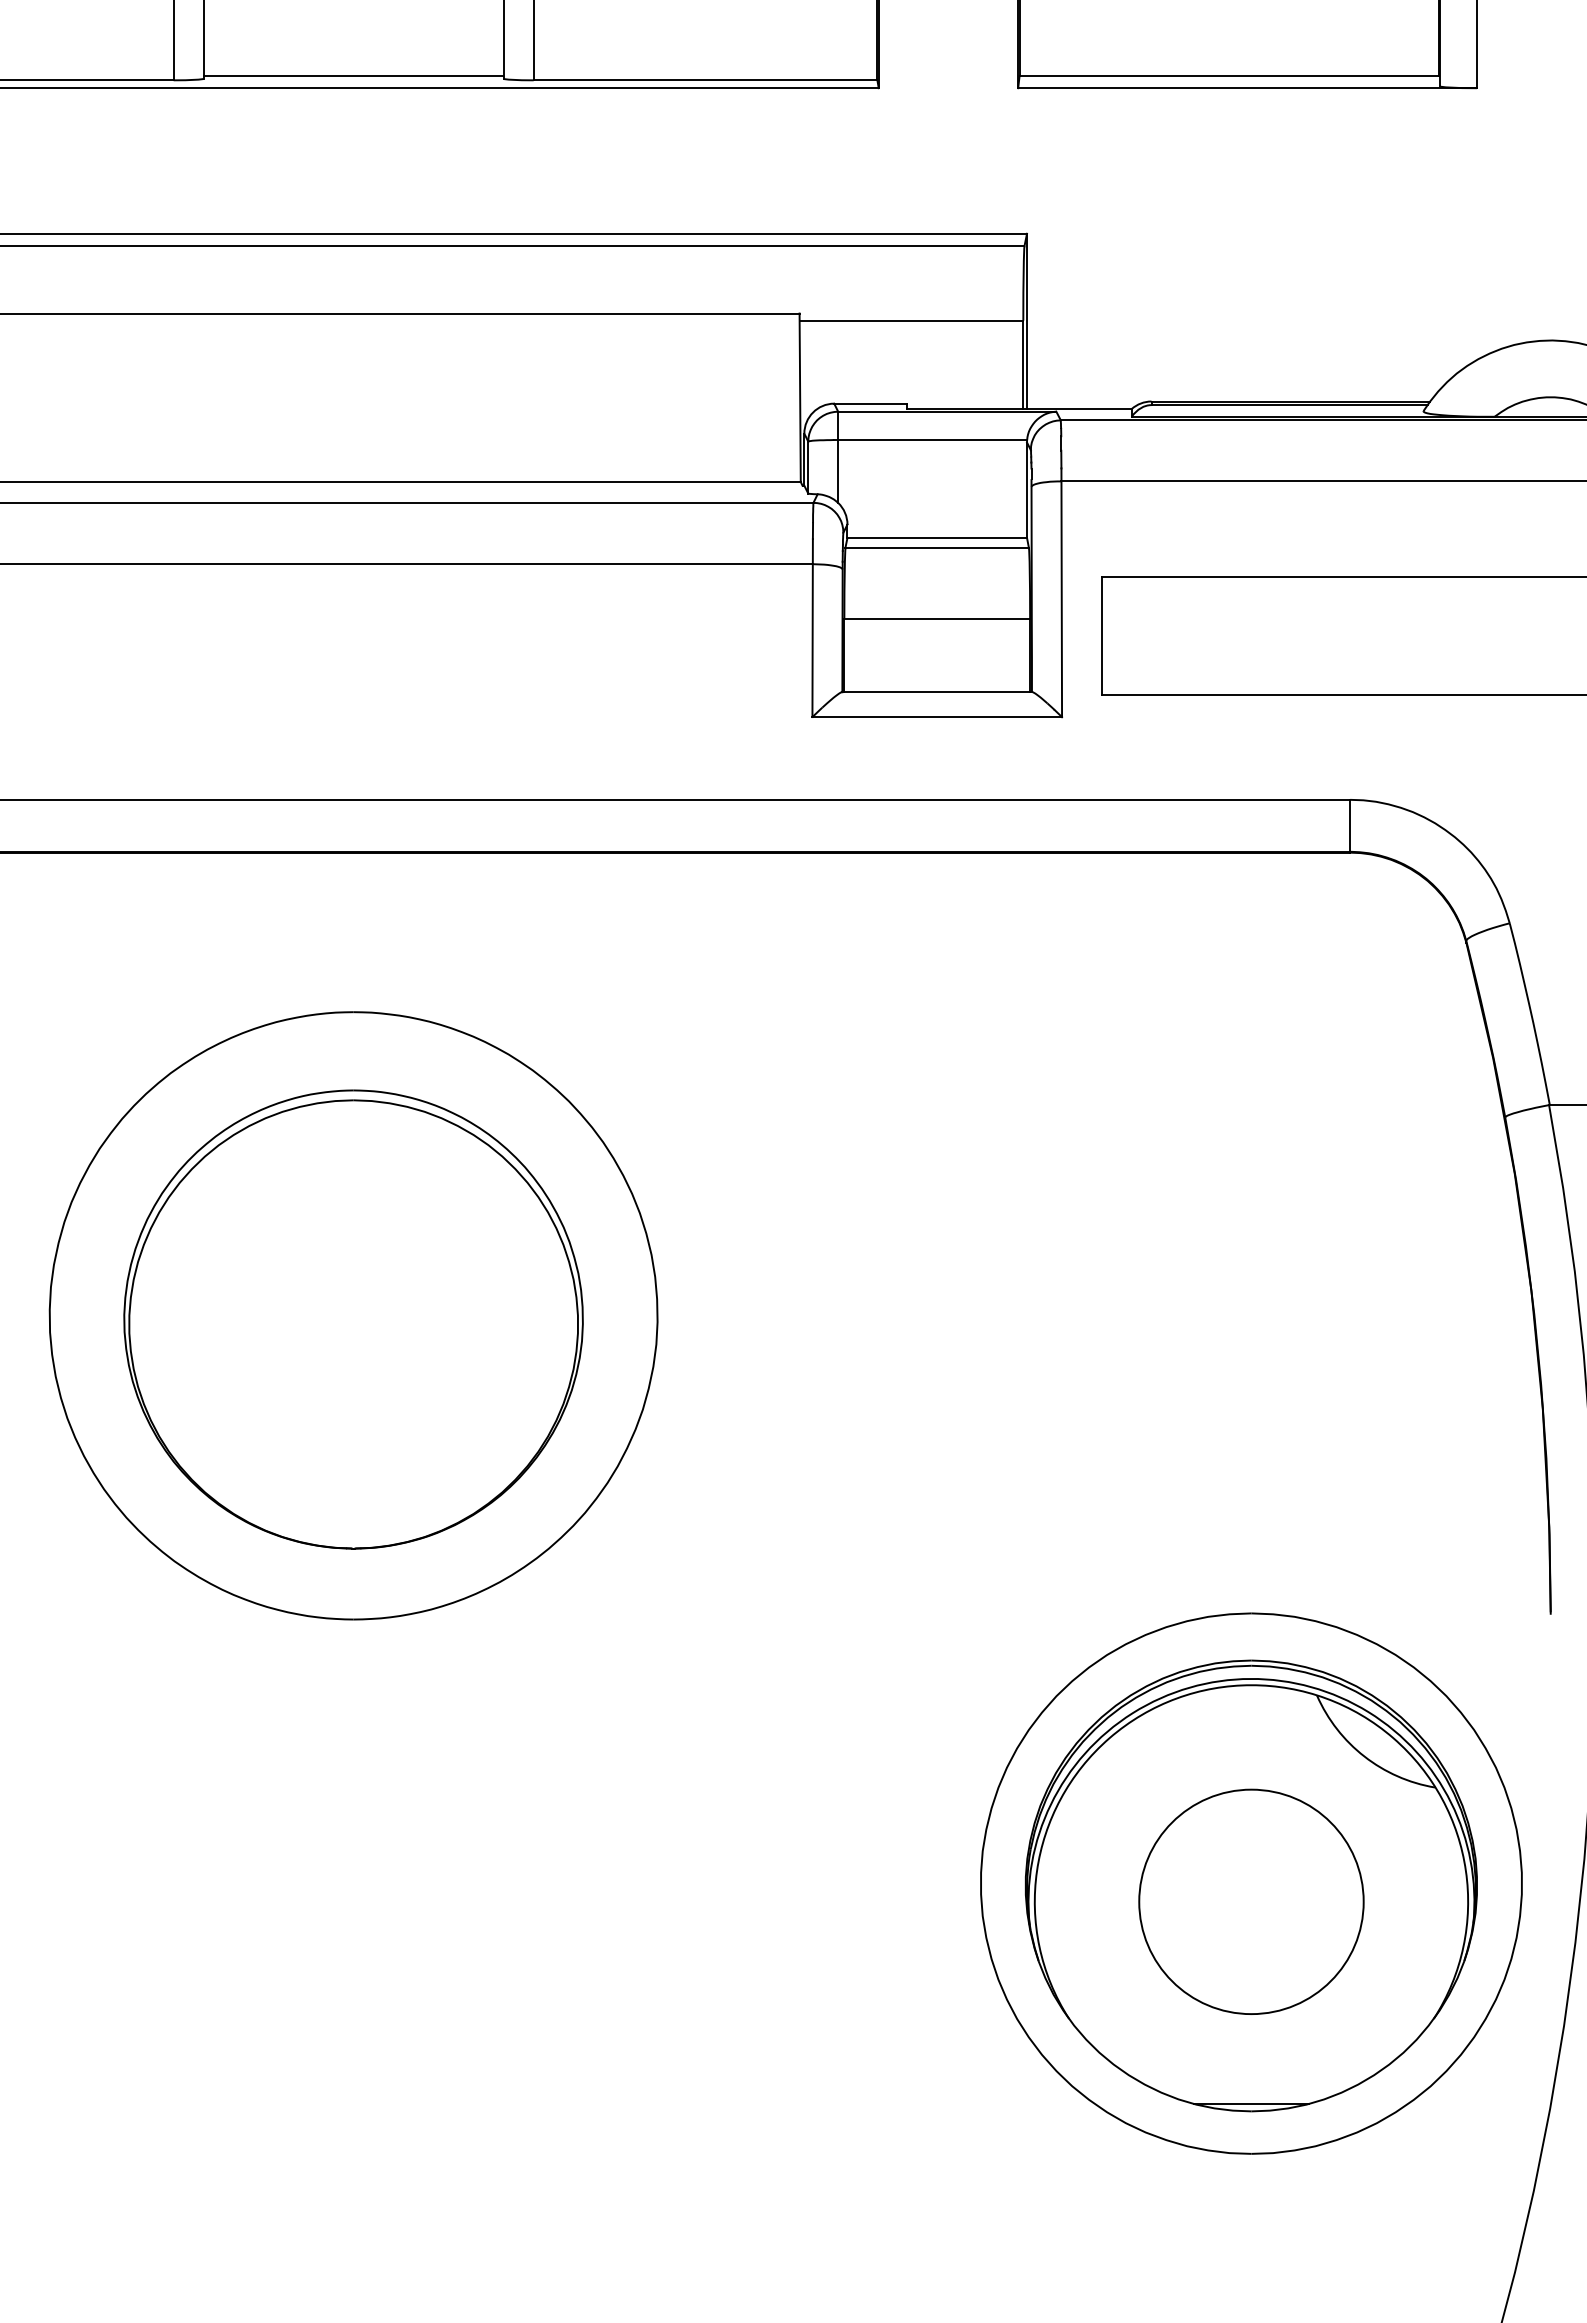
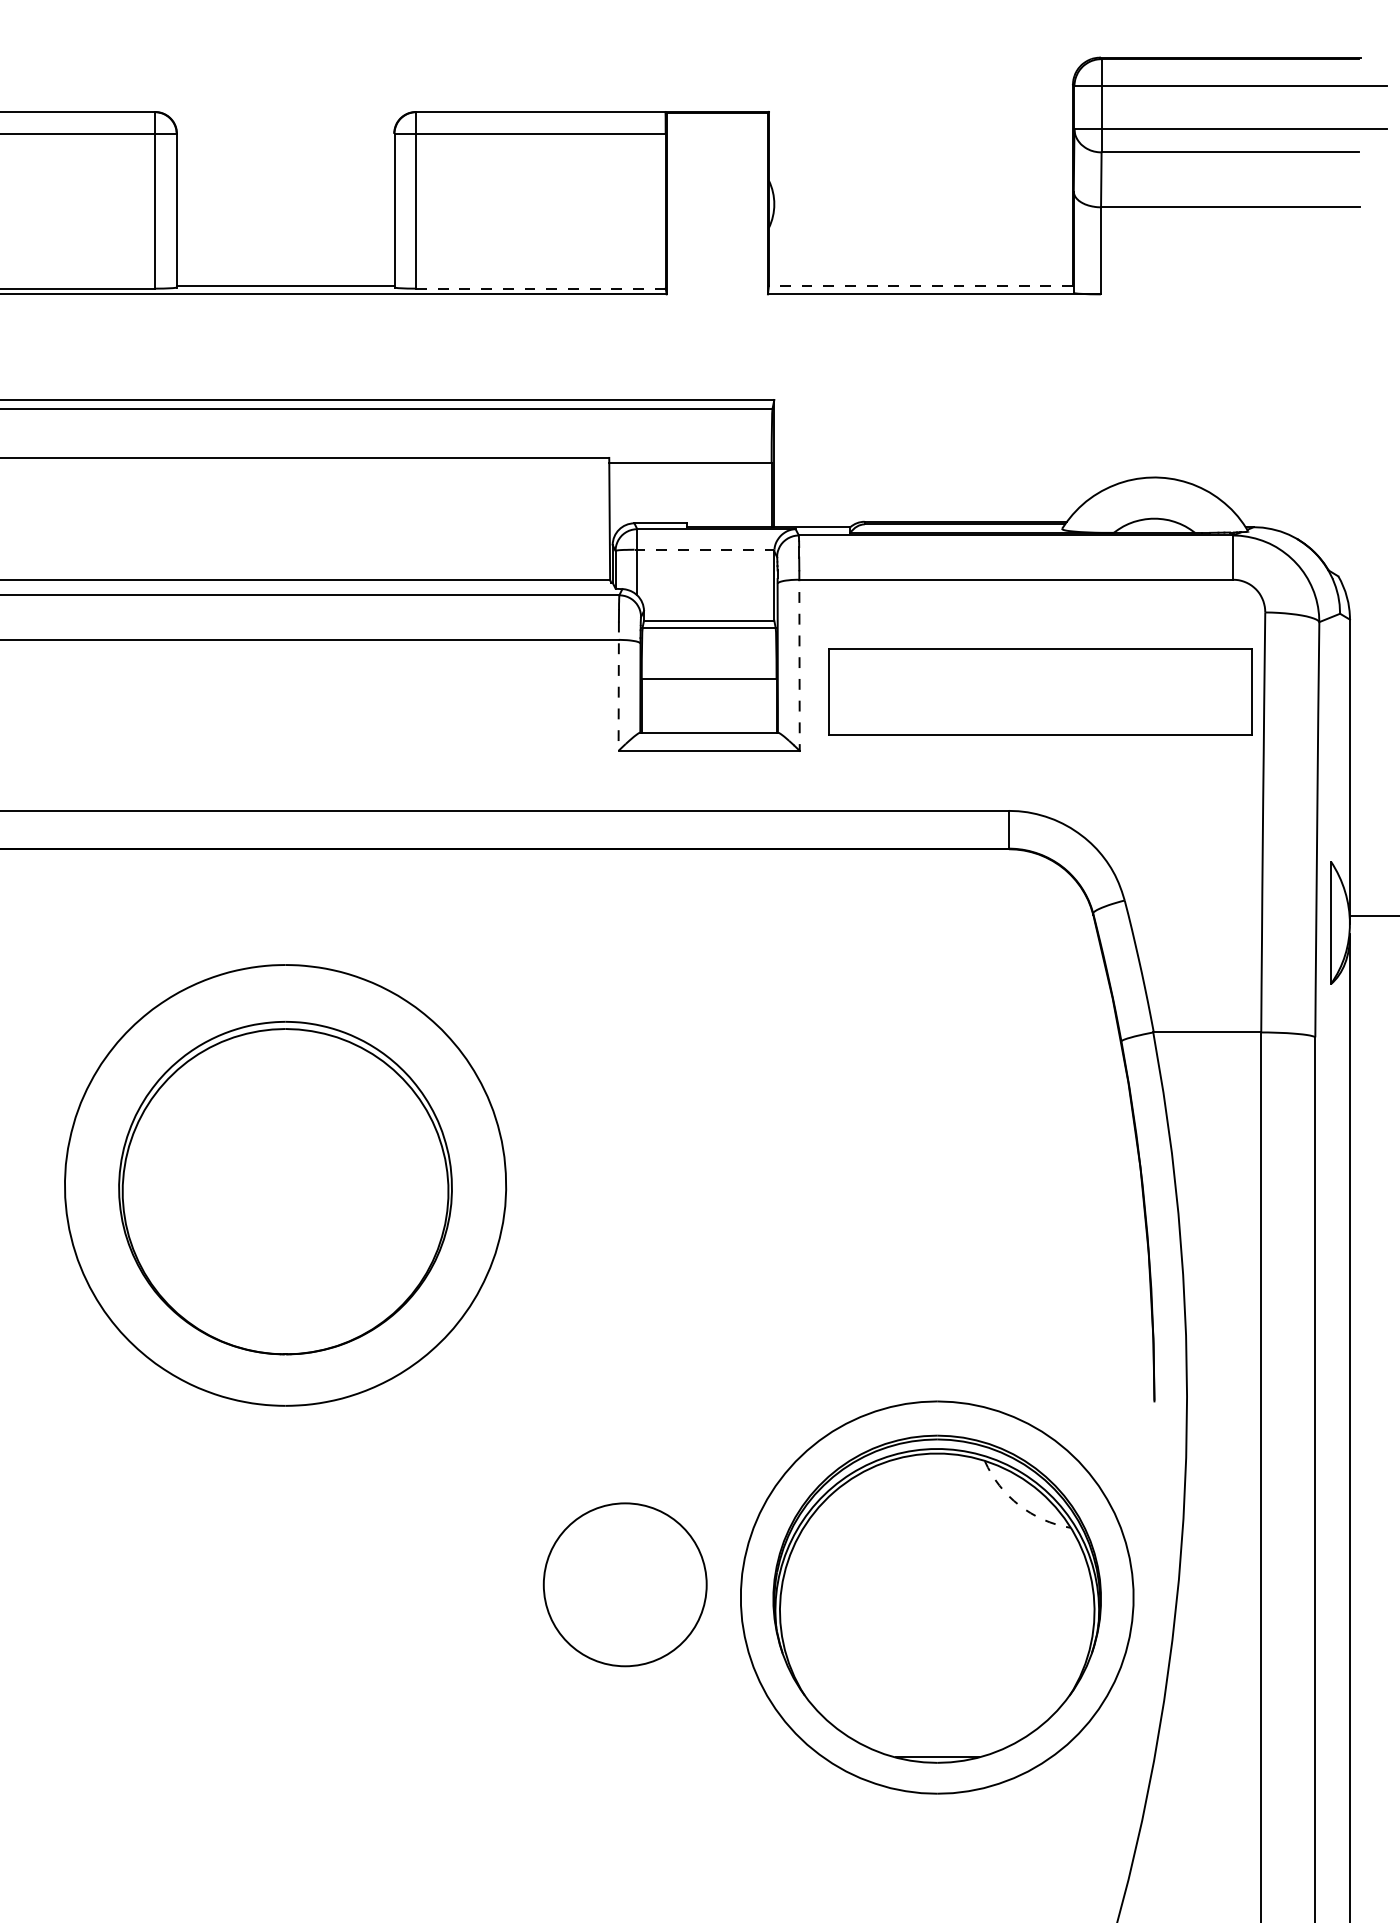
line: (1228, 75) -> (920, 285), solid -> dashed
line: (704, 80) -> (540, 288), solid -> dashed
line: (930, 439) -> (704, 549), solid -> dashed
line: (1061, 594) -> (799, 661), solid -> dashed
line: (812, 628) -> (618, 686), solid -> dashed
arc: (1364, 1756) -> (1019, 1505), solid -> dashed
circle: (1250, 1901) -> (624, 1584), moved

